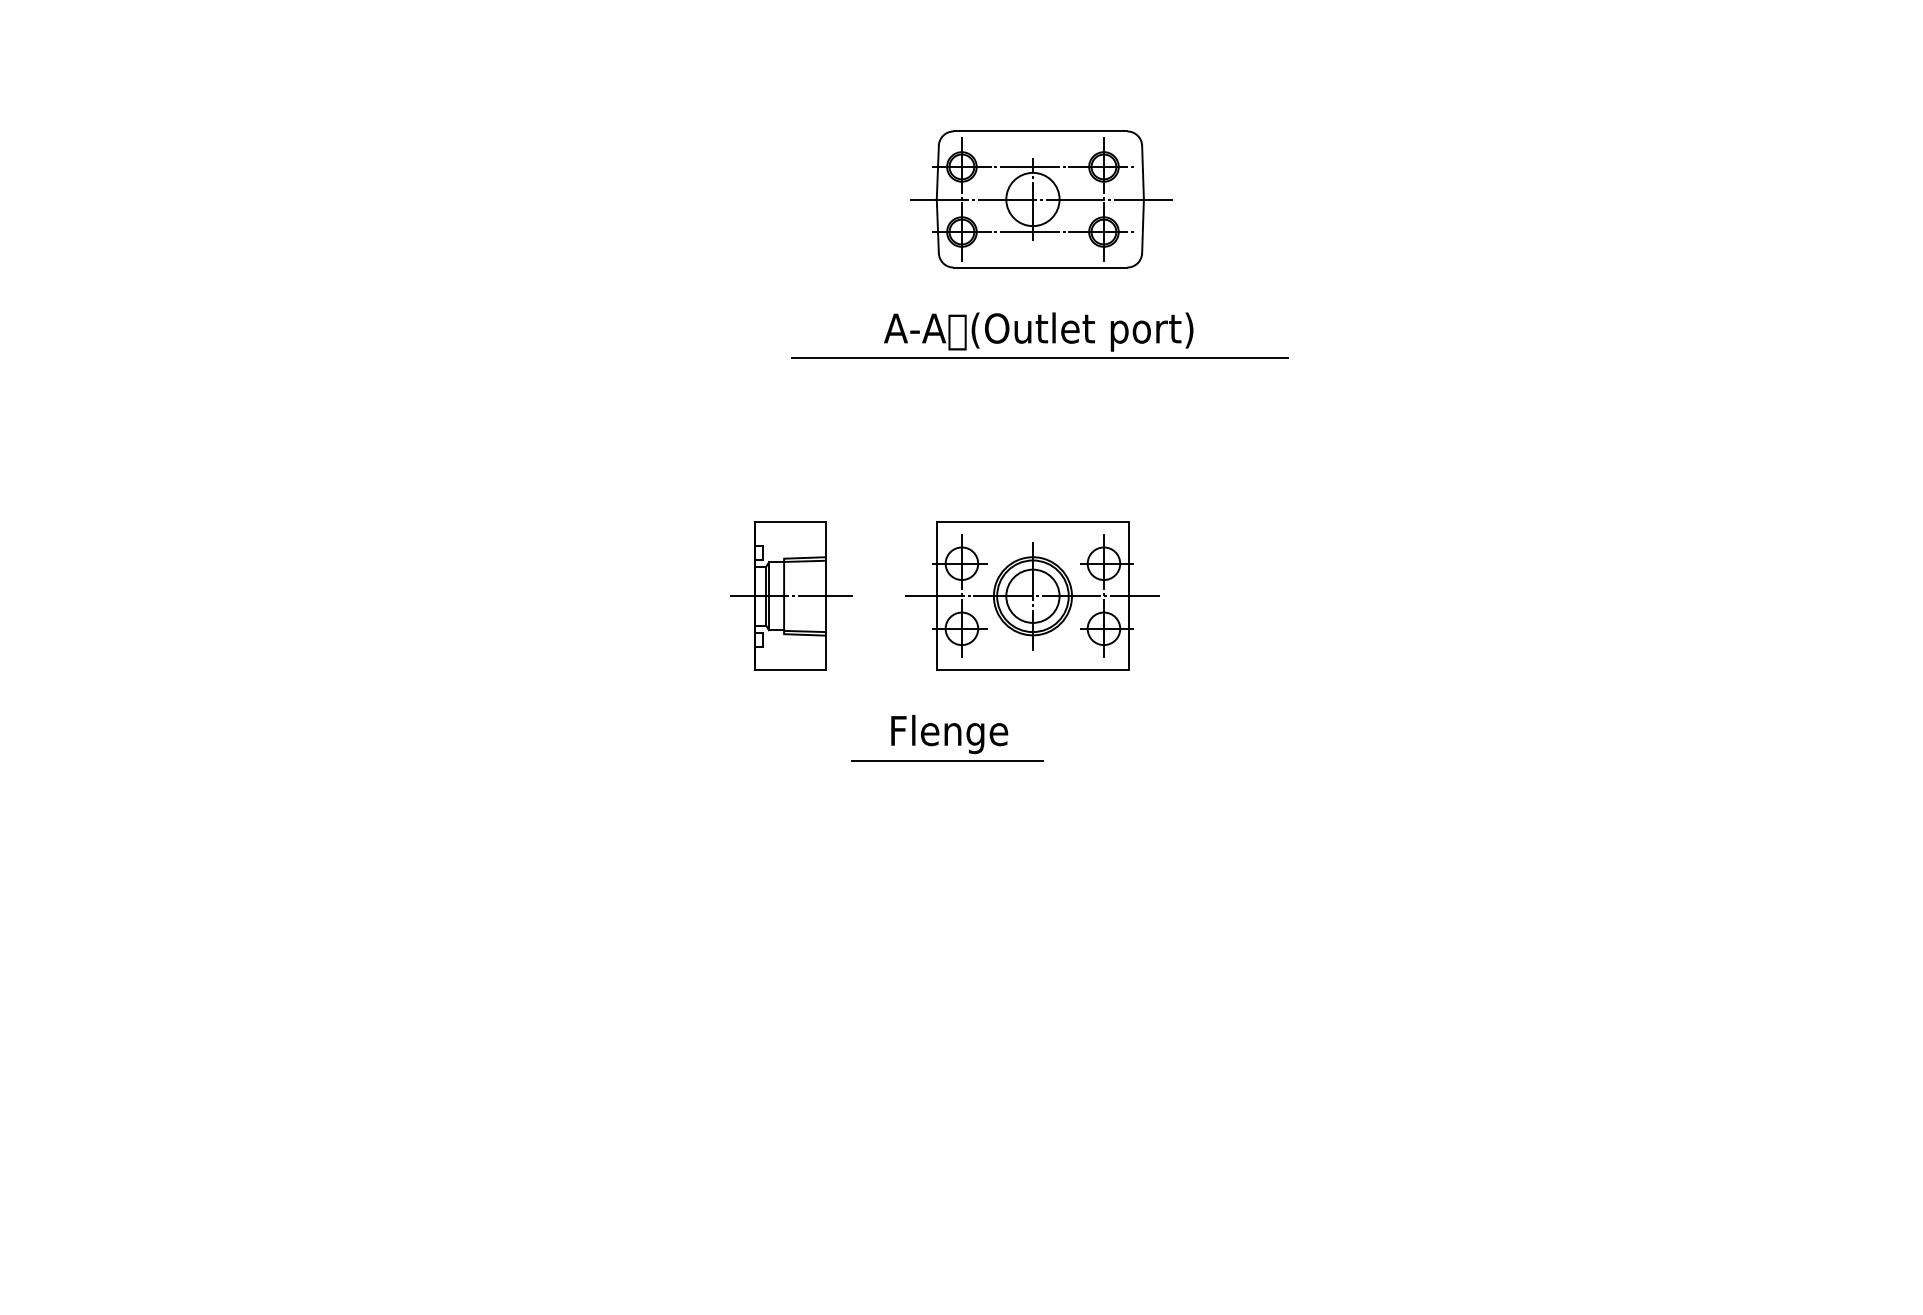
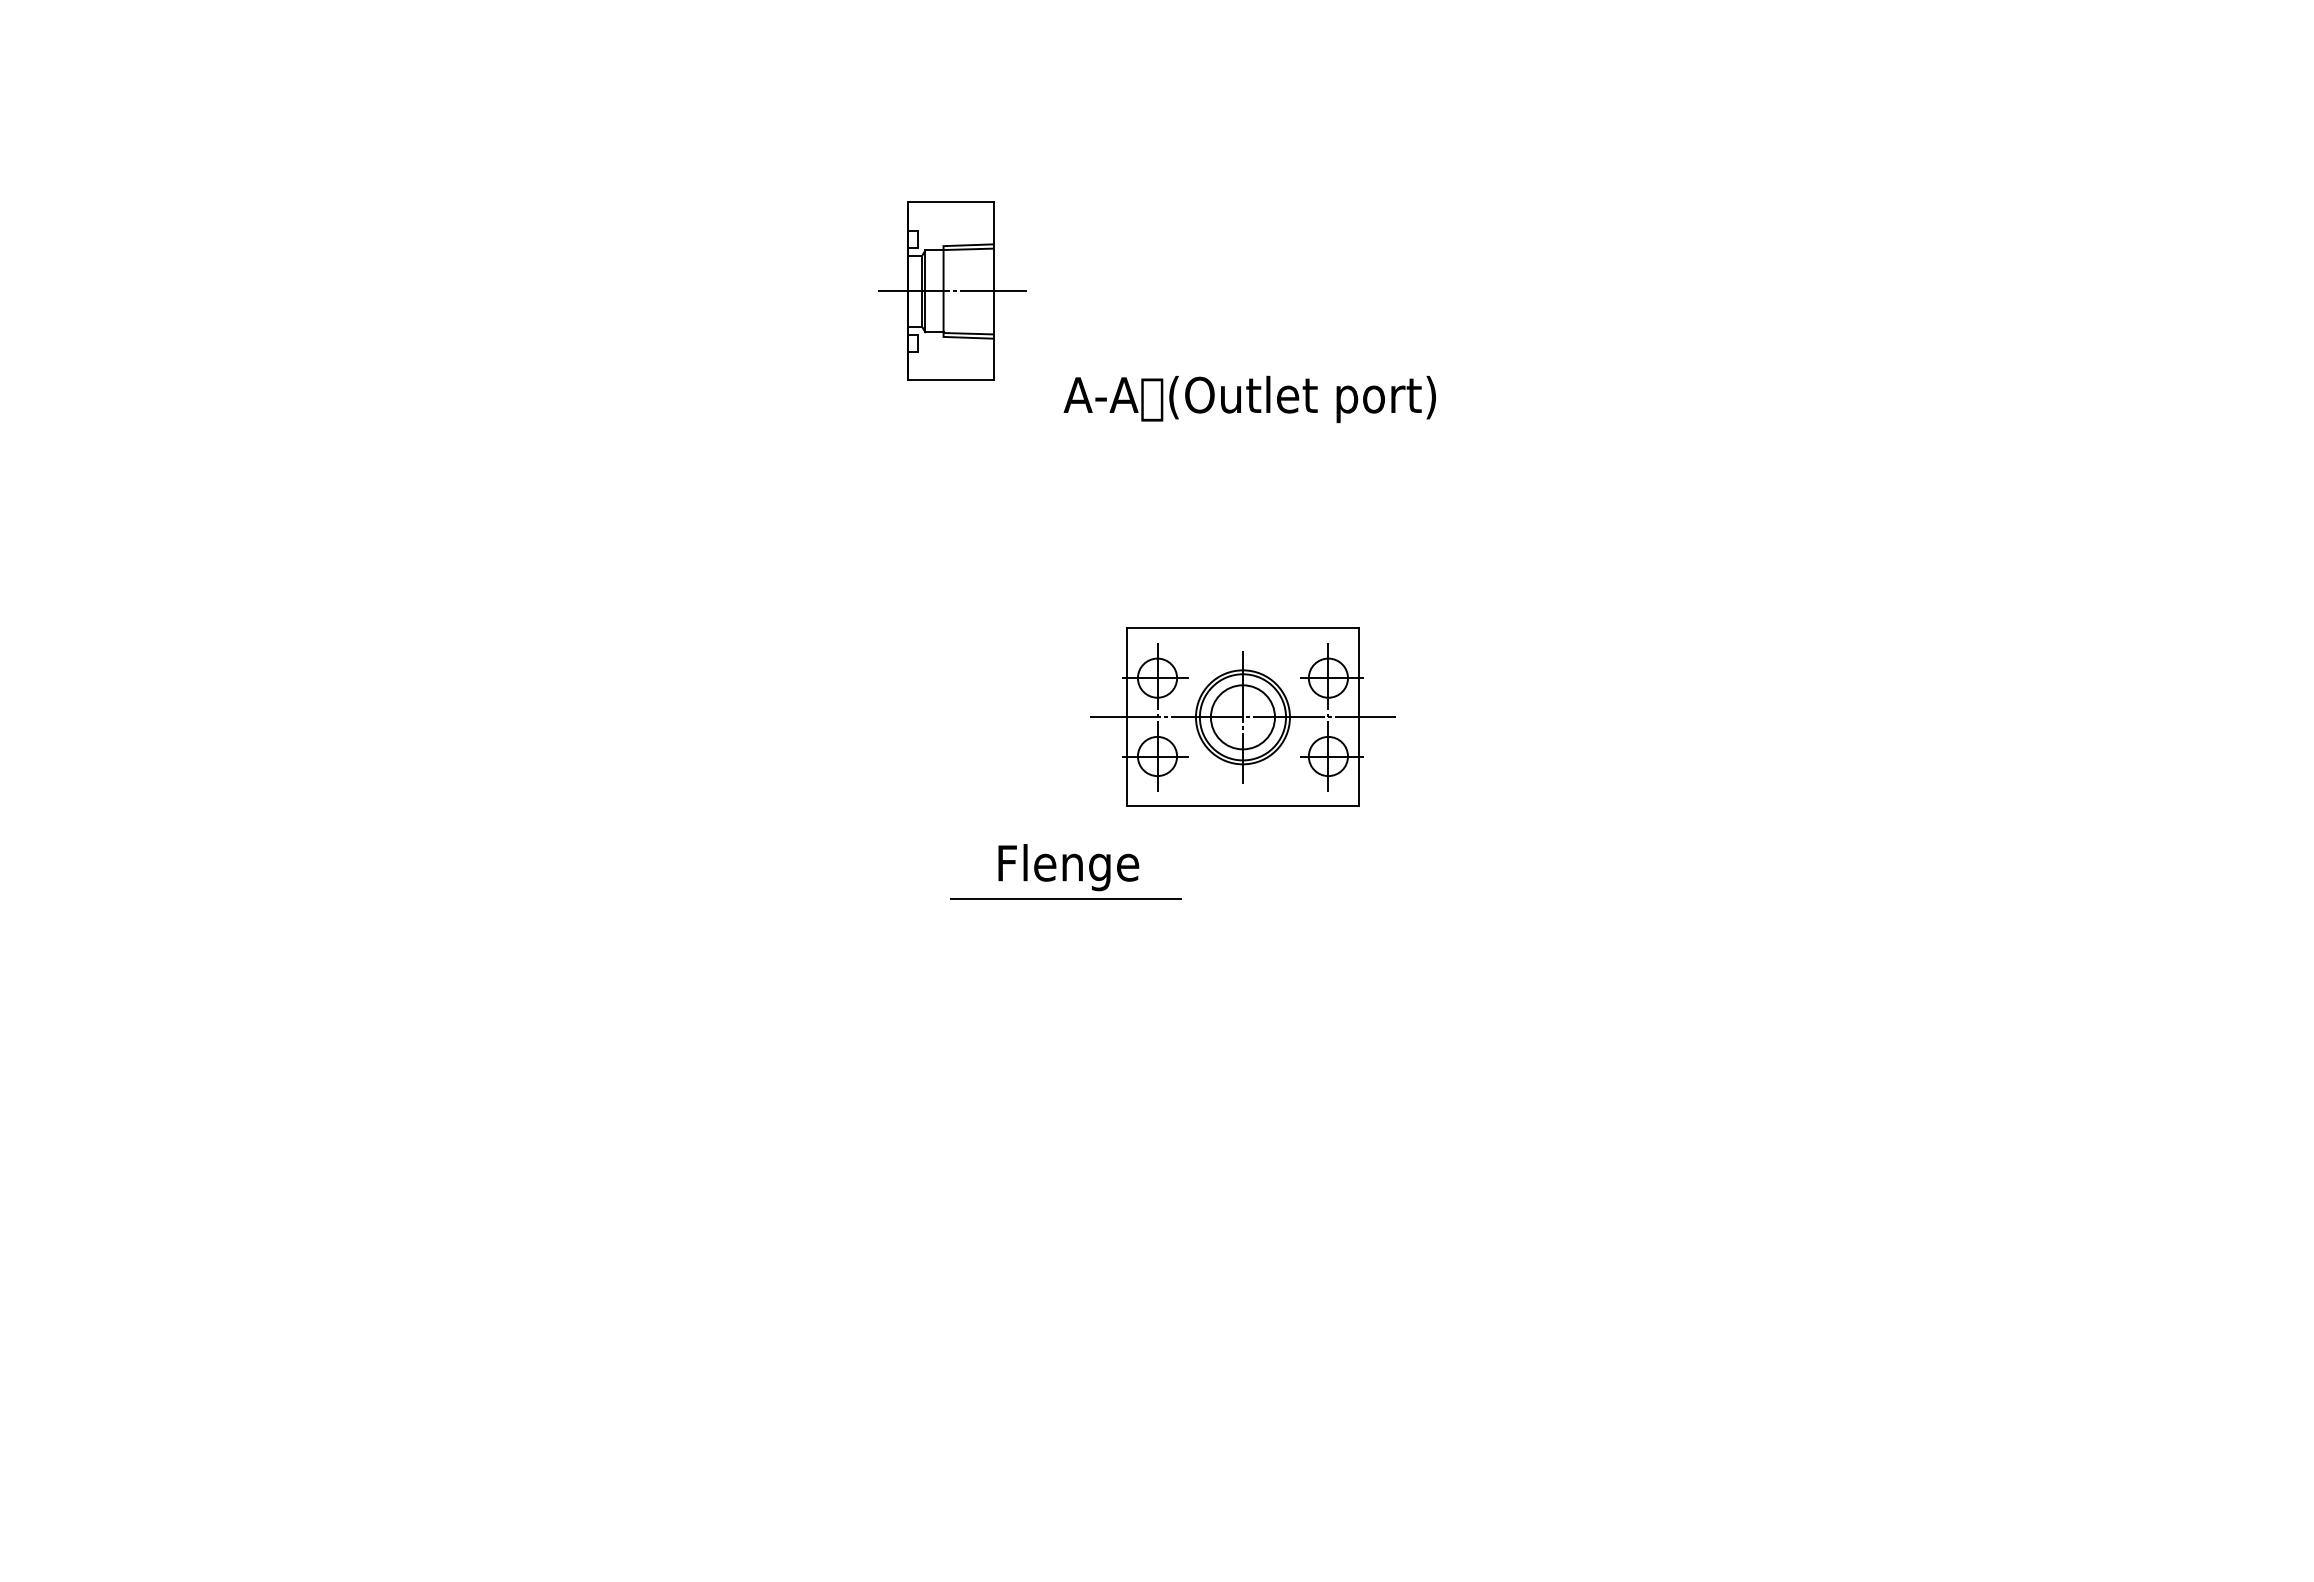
part: (1040, 199) -> (1252, 239), removed
line: (1040, 357) -> (1251, 430), removed
part: (791, 595) -> (952, 290), moved
part: (946, 737) -> (1065, 871), moved

